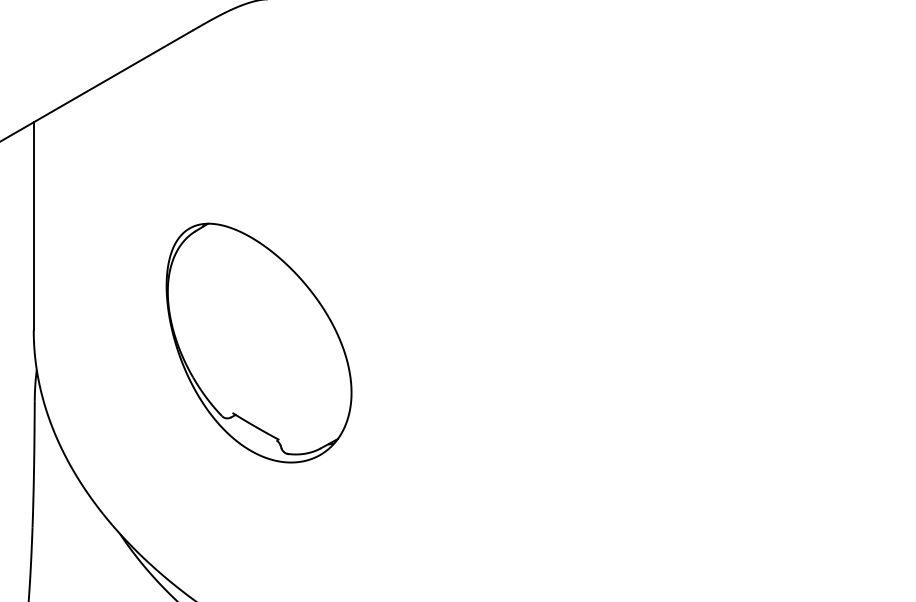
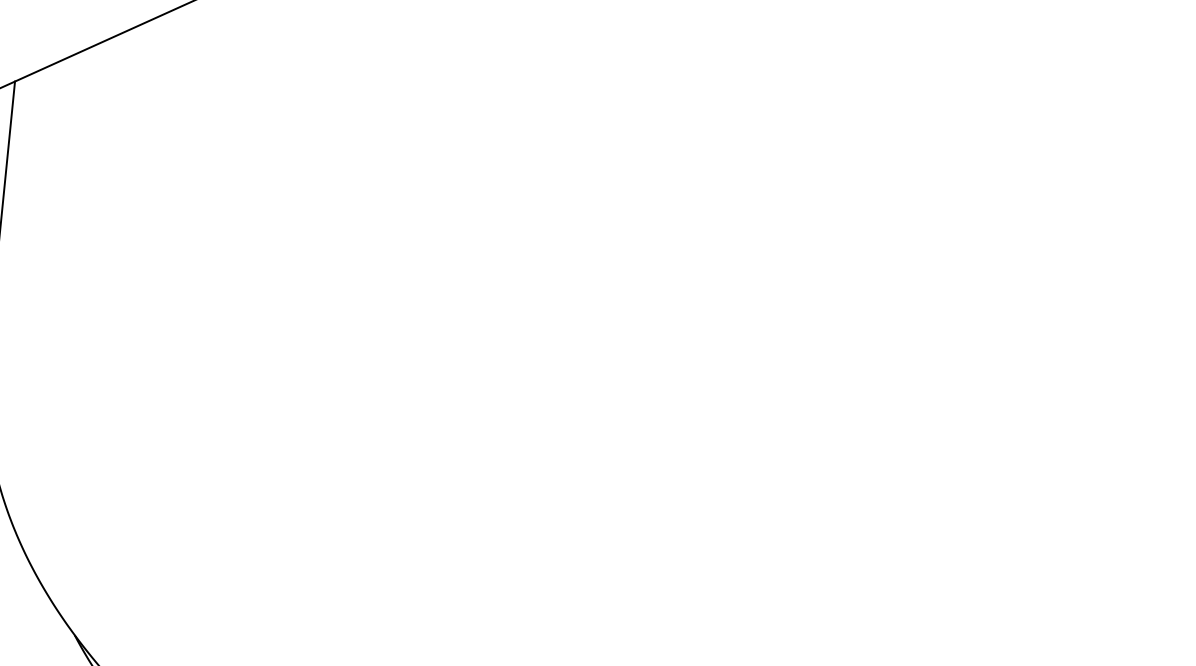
part: (258, 342) -> (282, 401), removed

